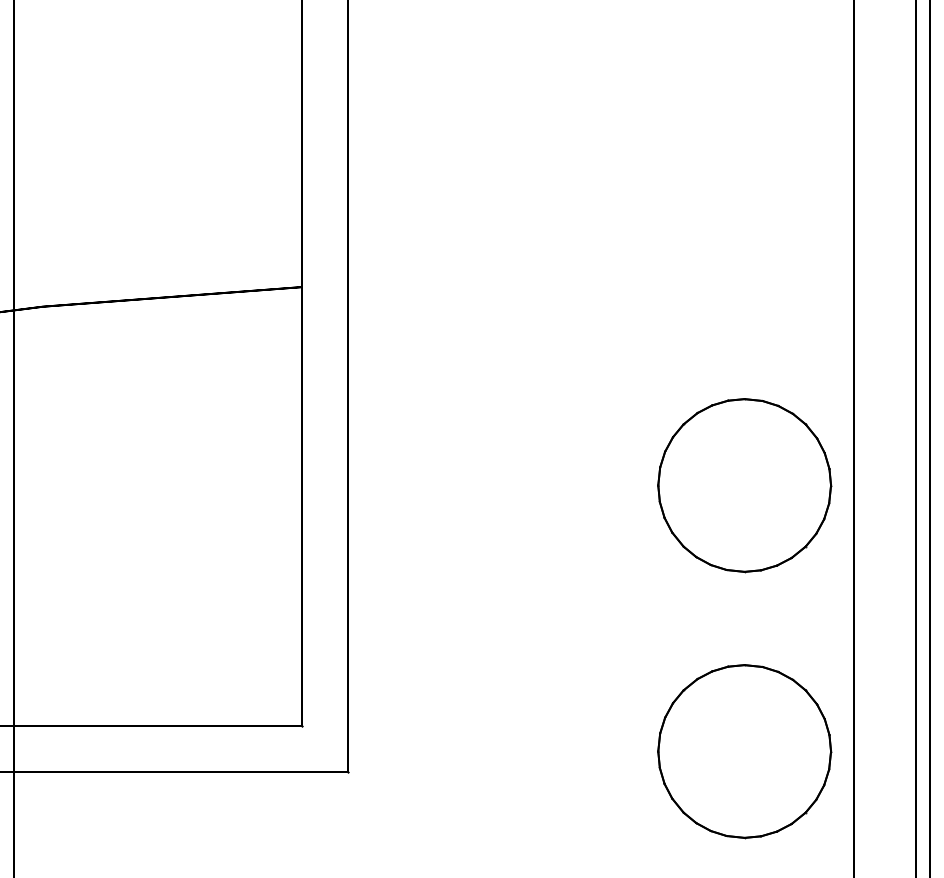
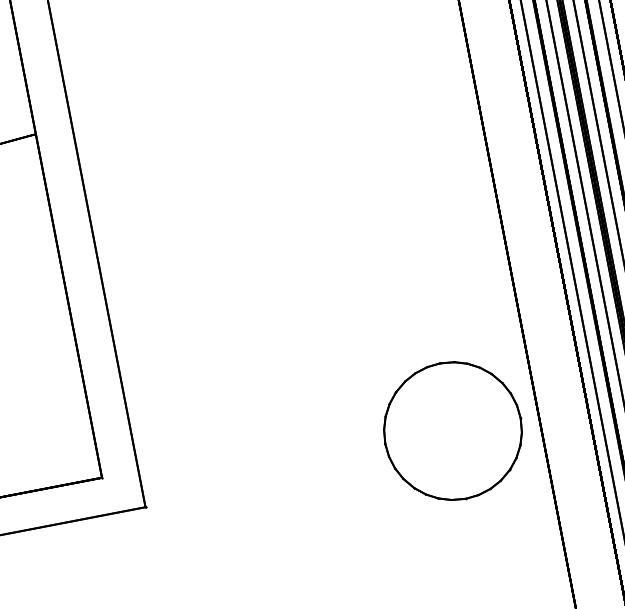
part: (744, 485) -> (412, 222), removed

